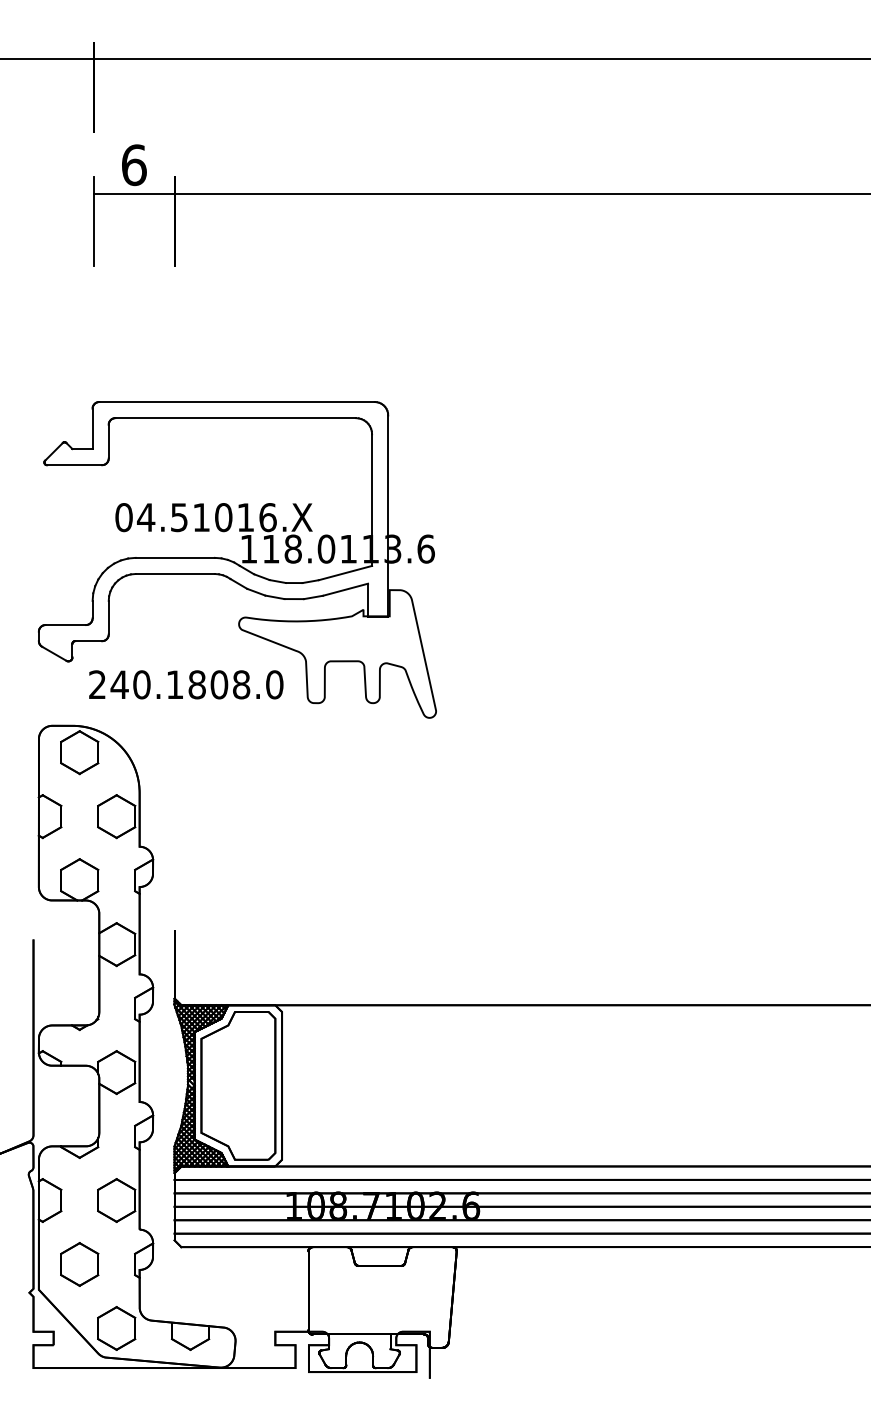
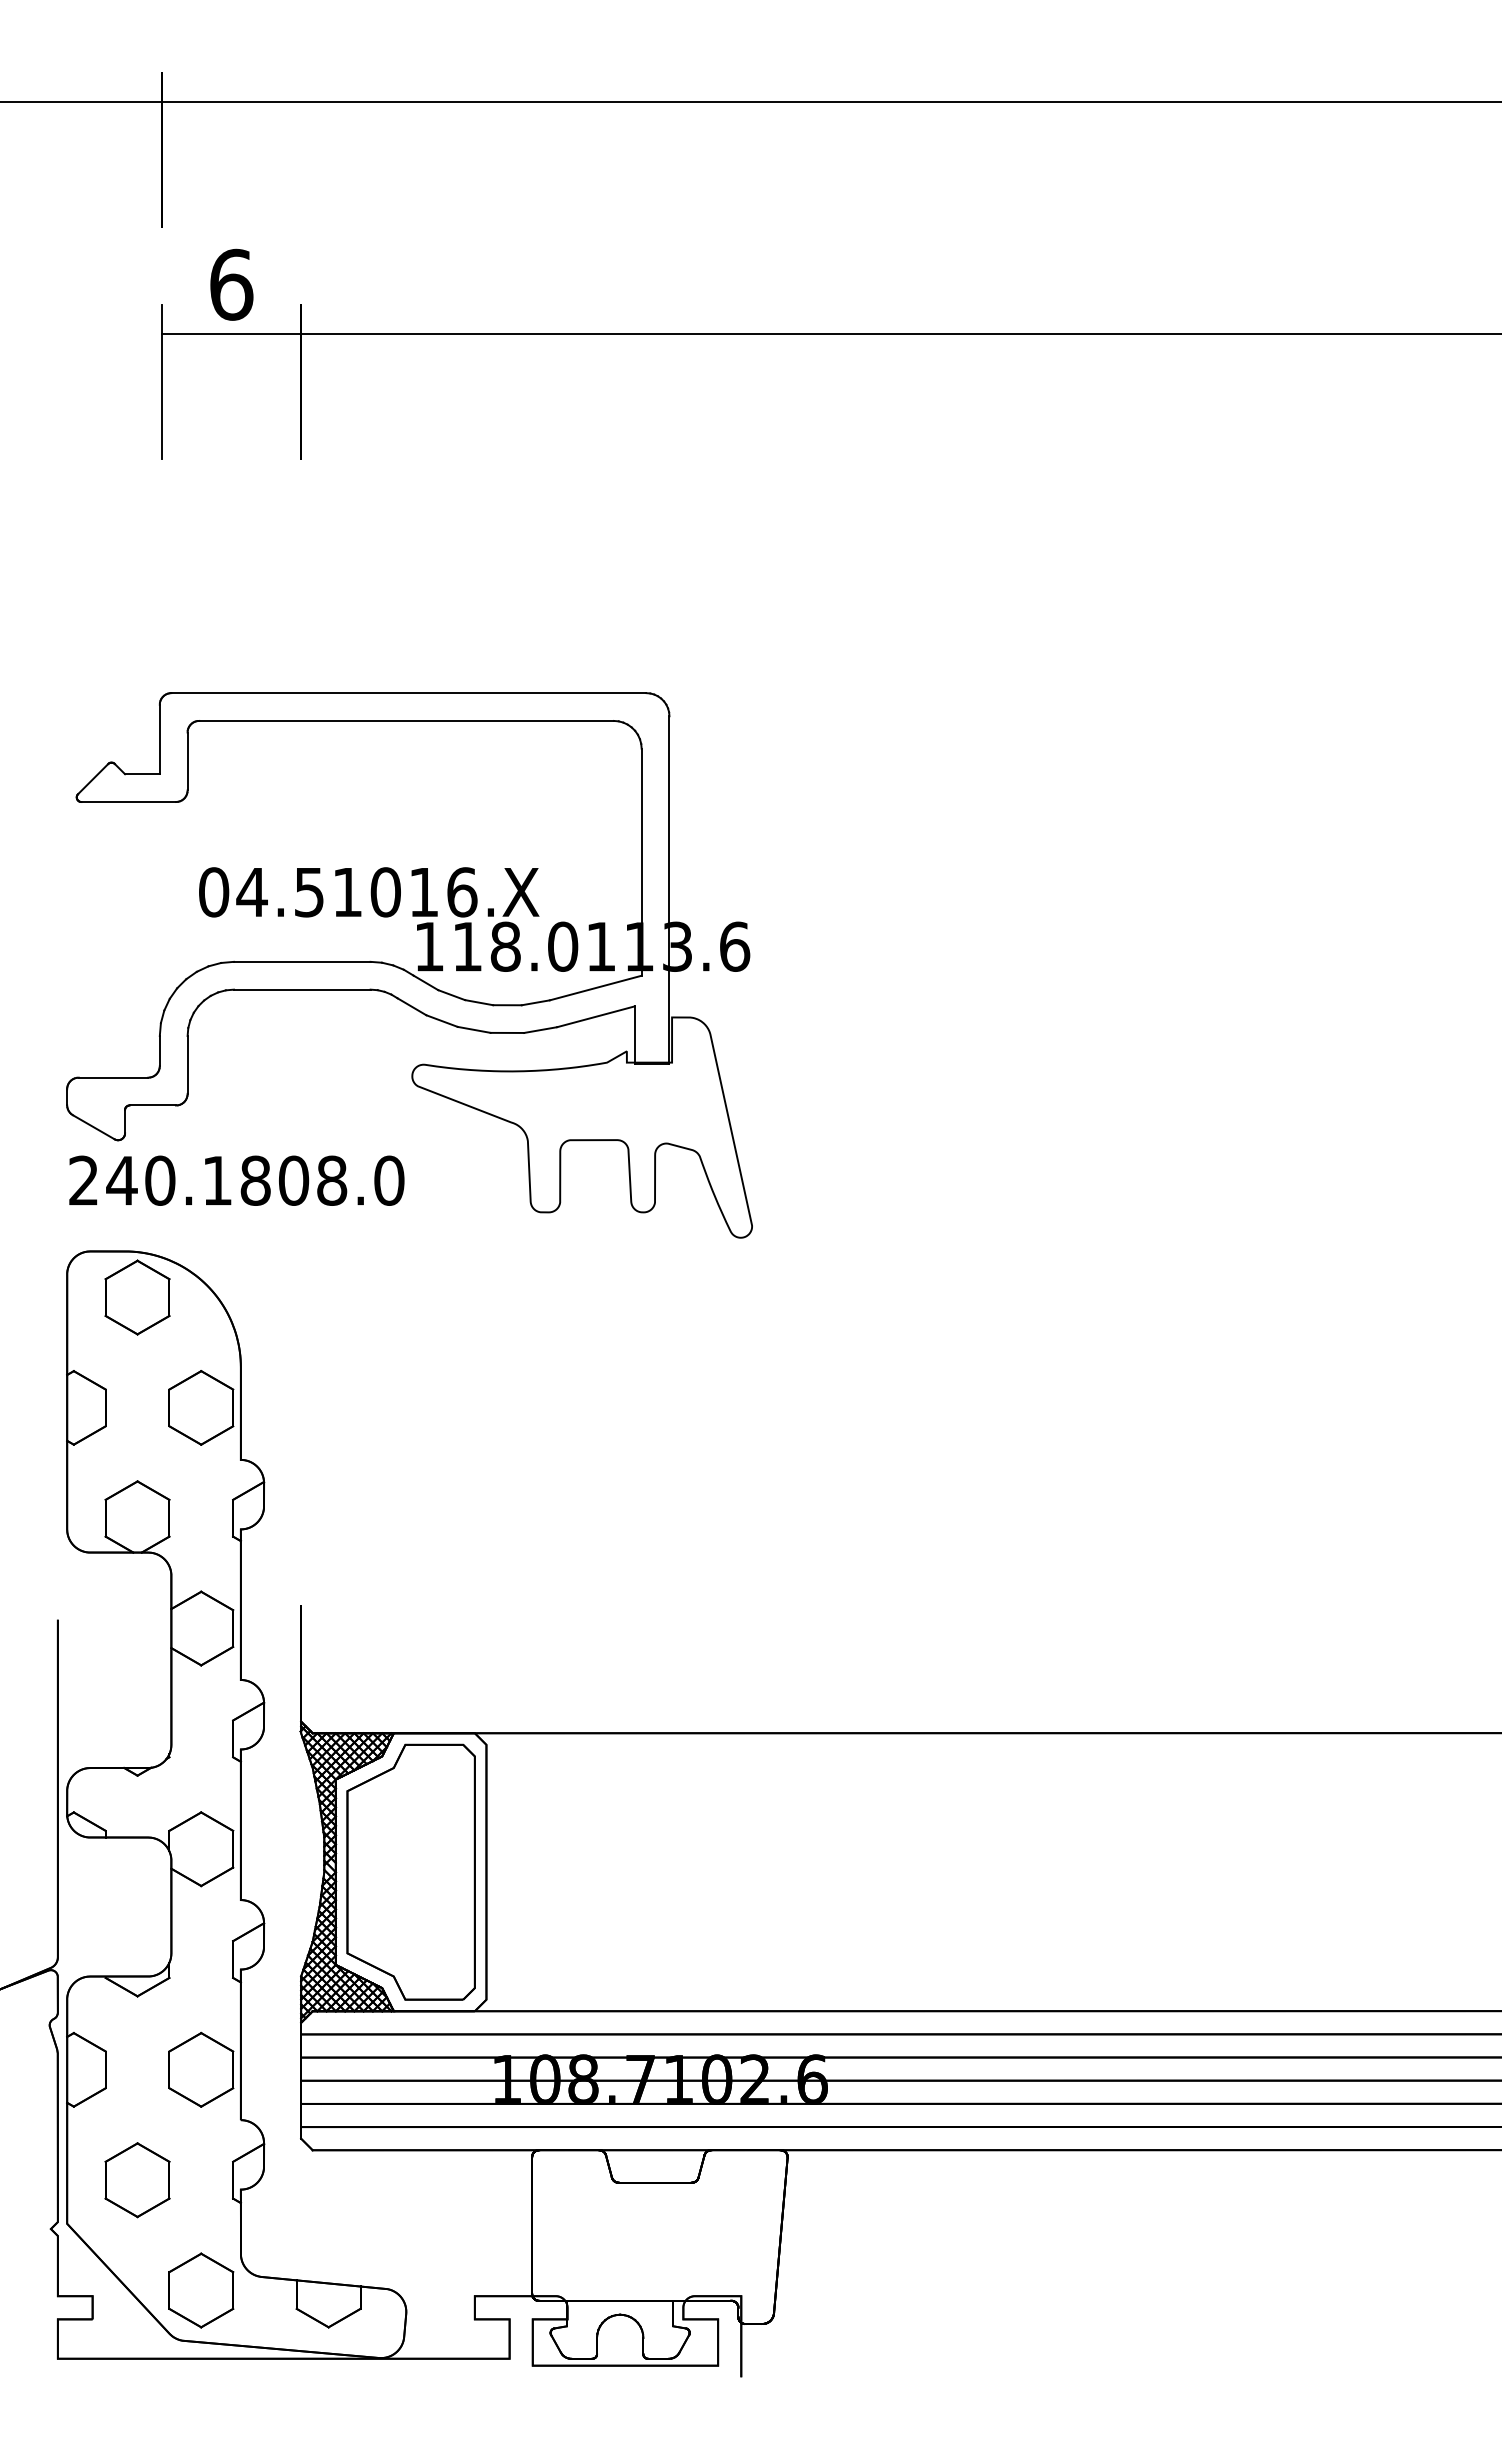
text: (186, 684) -> (237, 1180), moved

